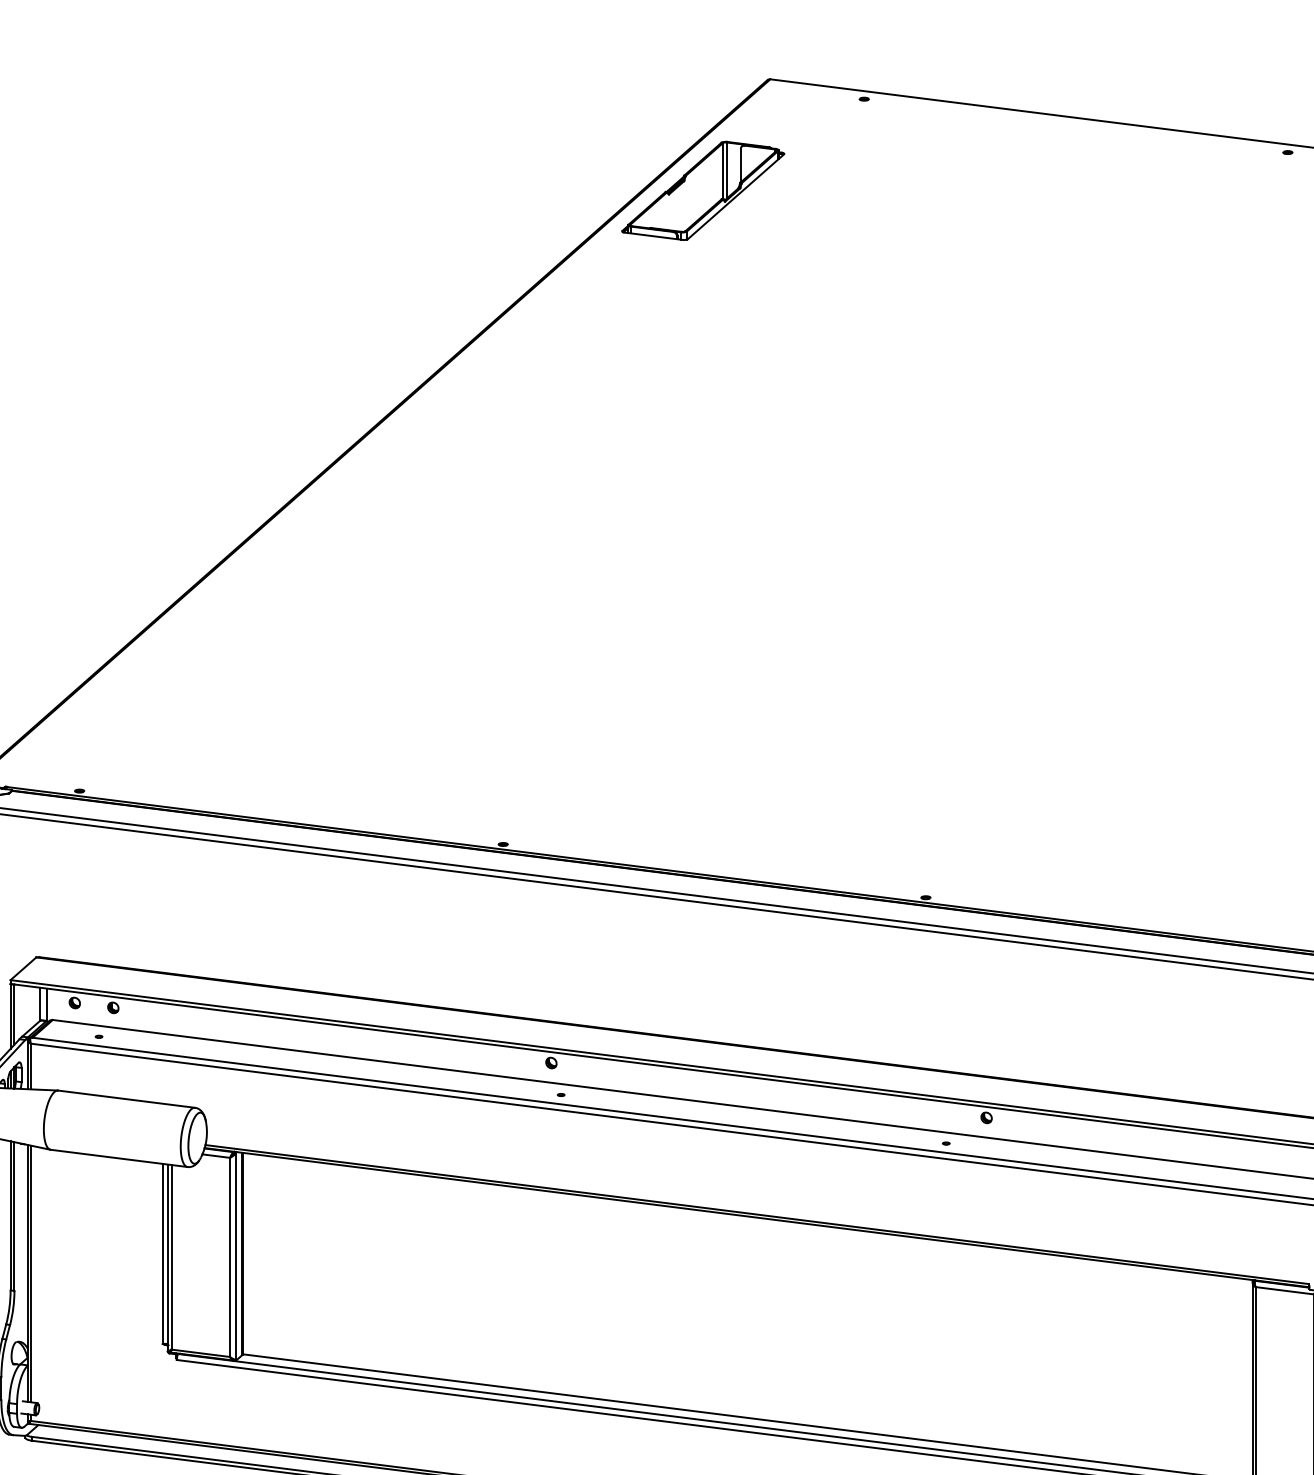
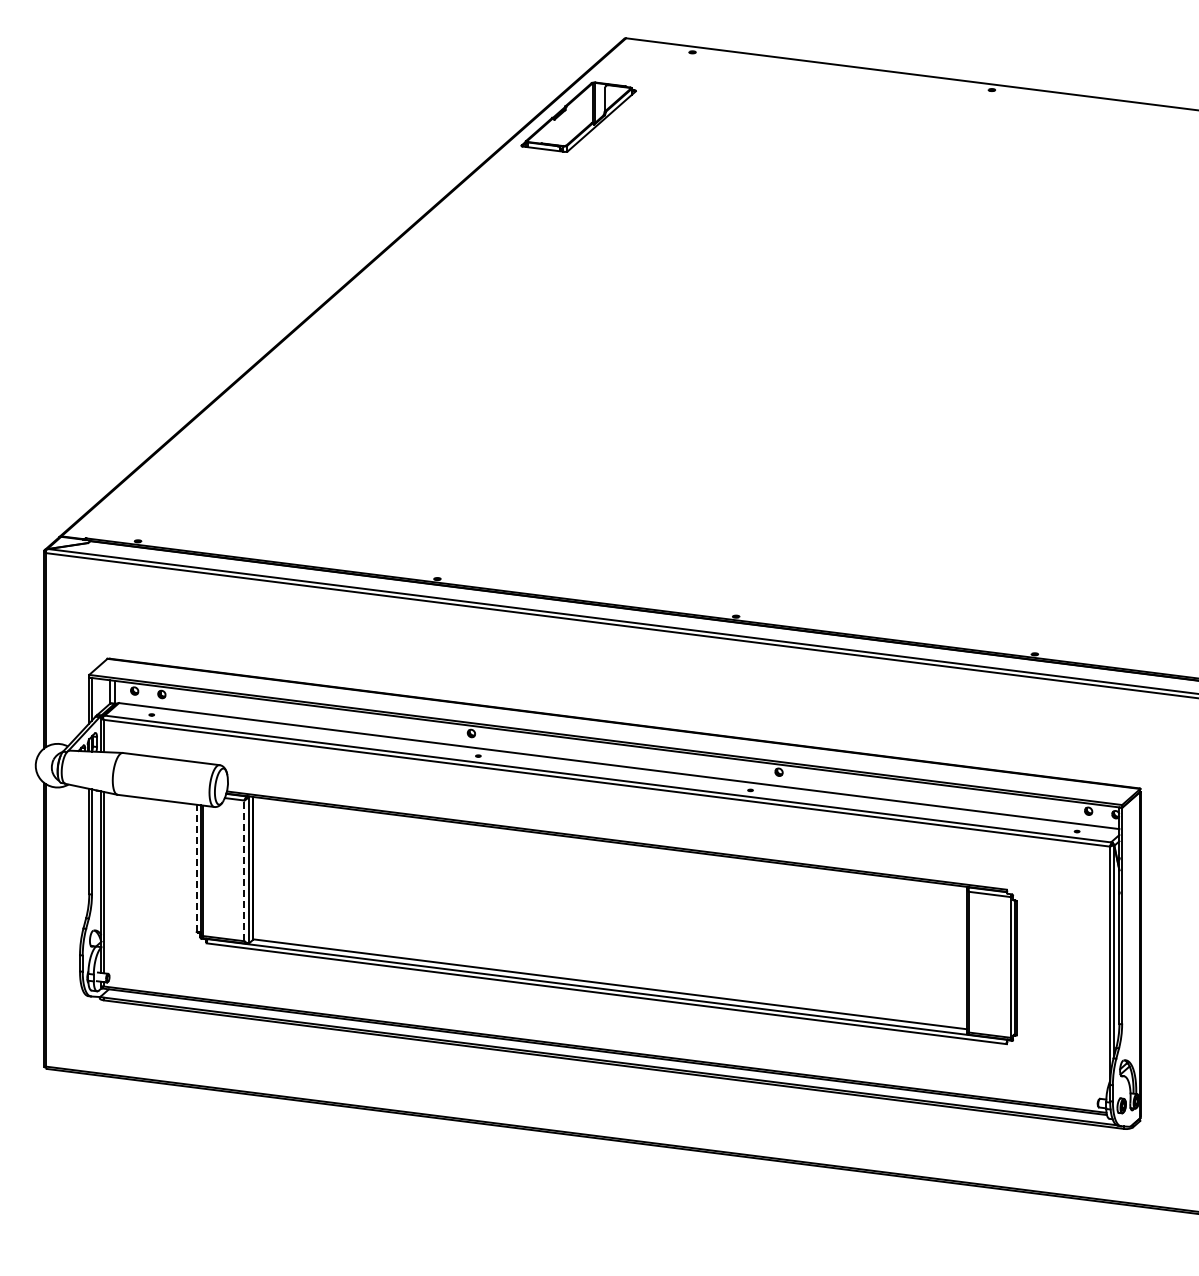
line: (162, 1254) -> (196, 868), solid -> dashed
line: (230, 1256) -> (244, 870), solid -> dashed

